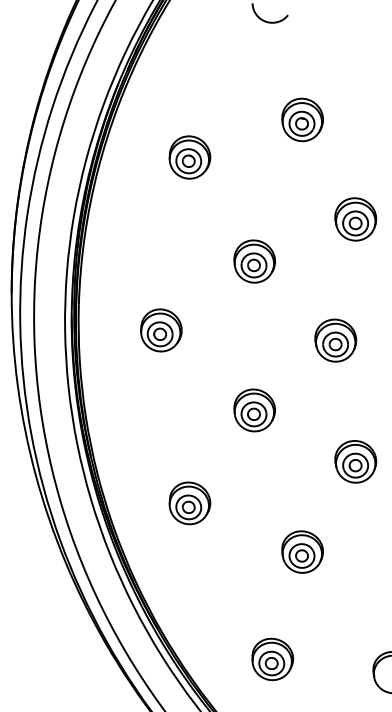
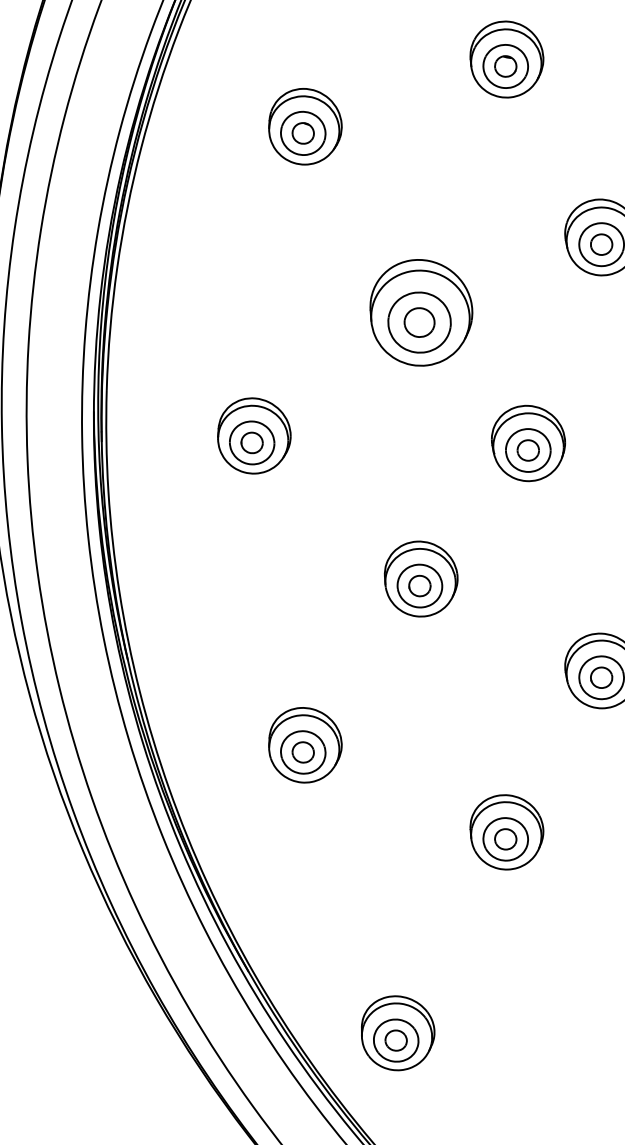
part: (254, 261) -> (420, 312), size x1.4
part: (335, 340) -> (528, 443), moved
part: (272, 659) -> (397, 1033), moved

